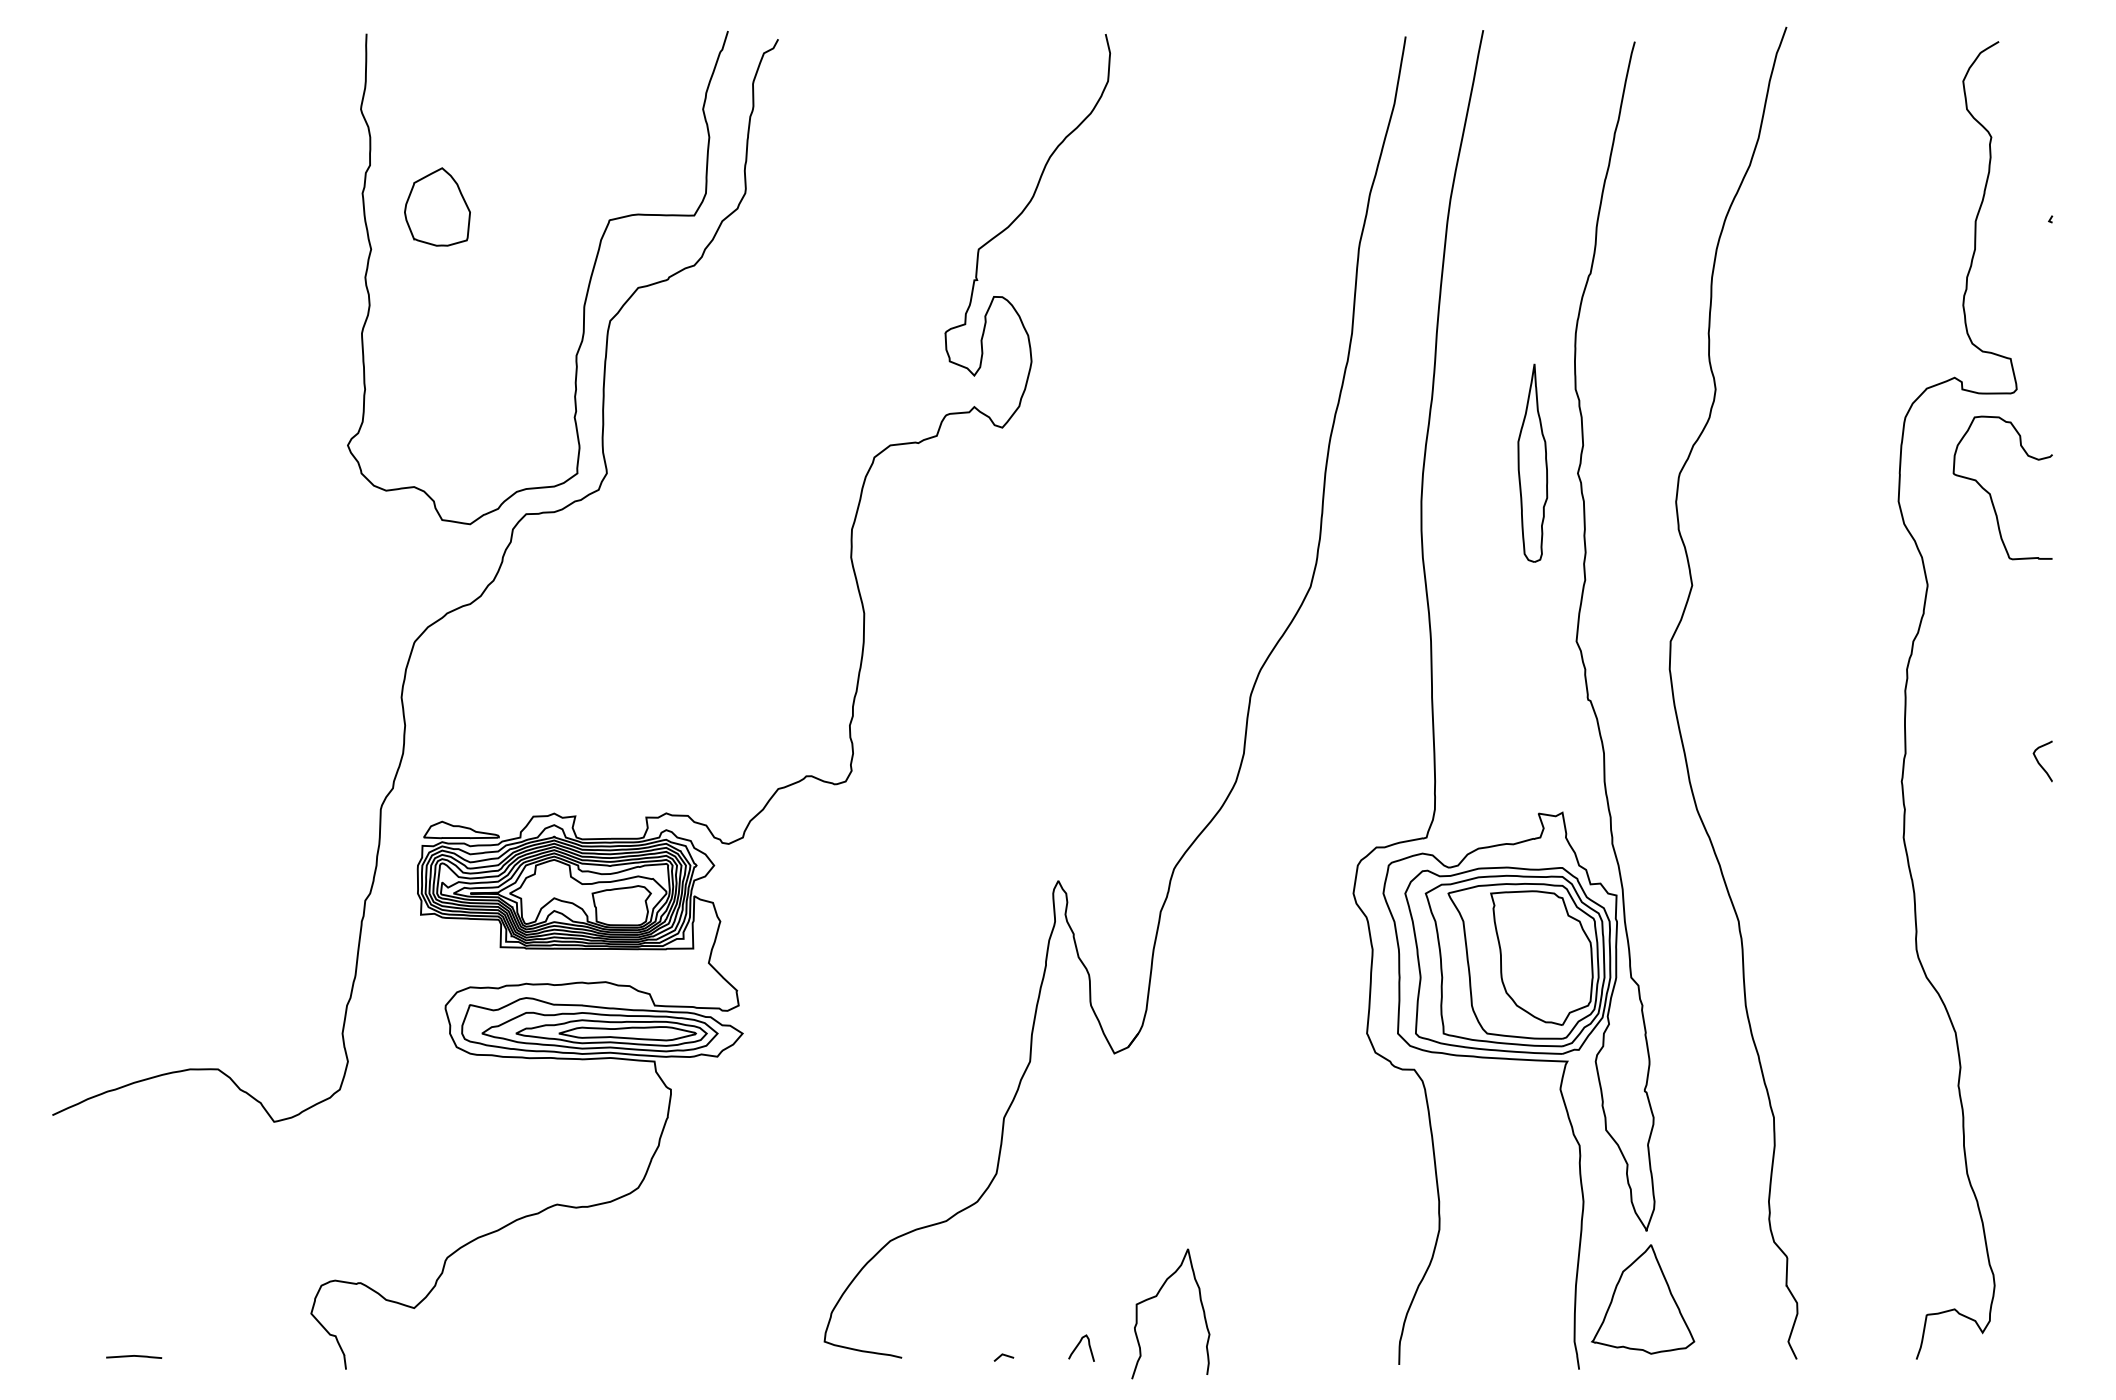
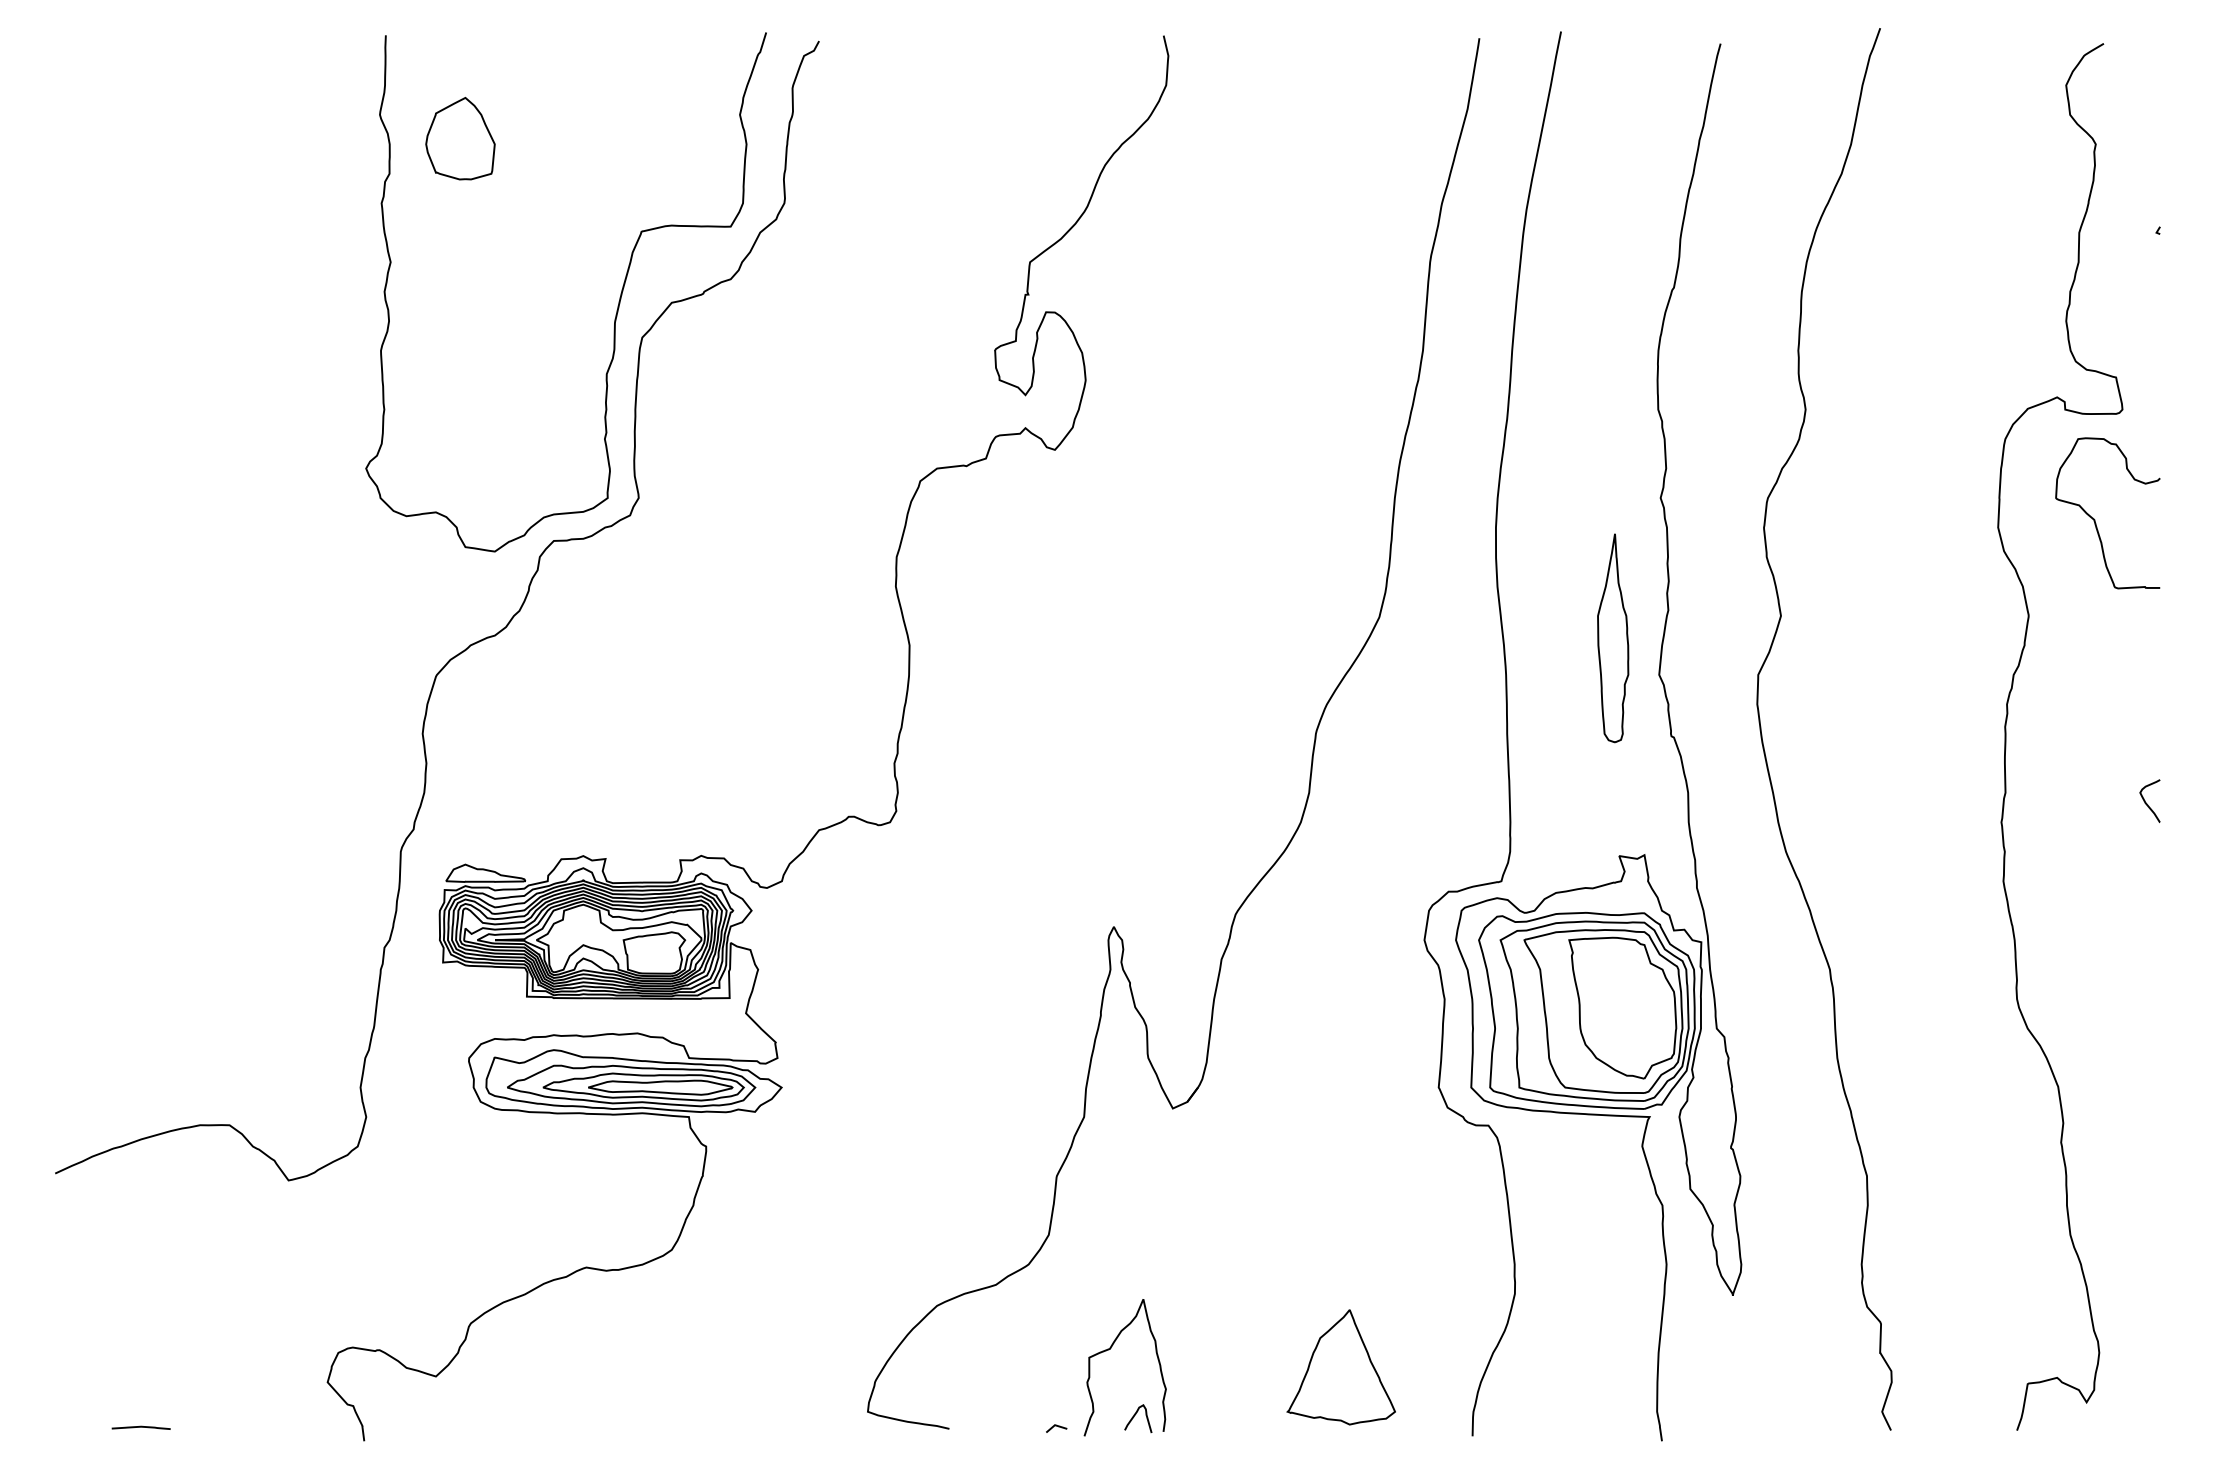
part: (437, 206) -> (460, 138), moved
part: (1533, 463) -> (1613, 638), moved
curve: (1156, 1296) -> (1110, 1349), moved
part: (1642, 1299) -> (1340, 1367), moved

